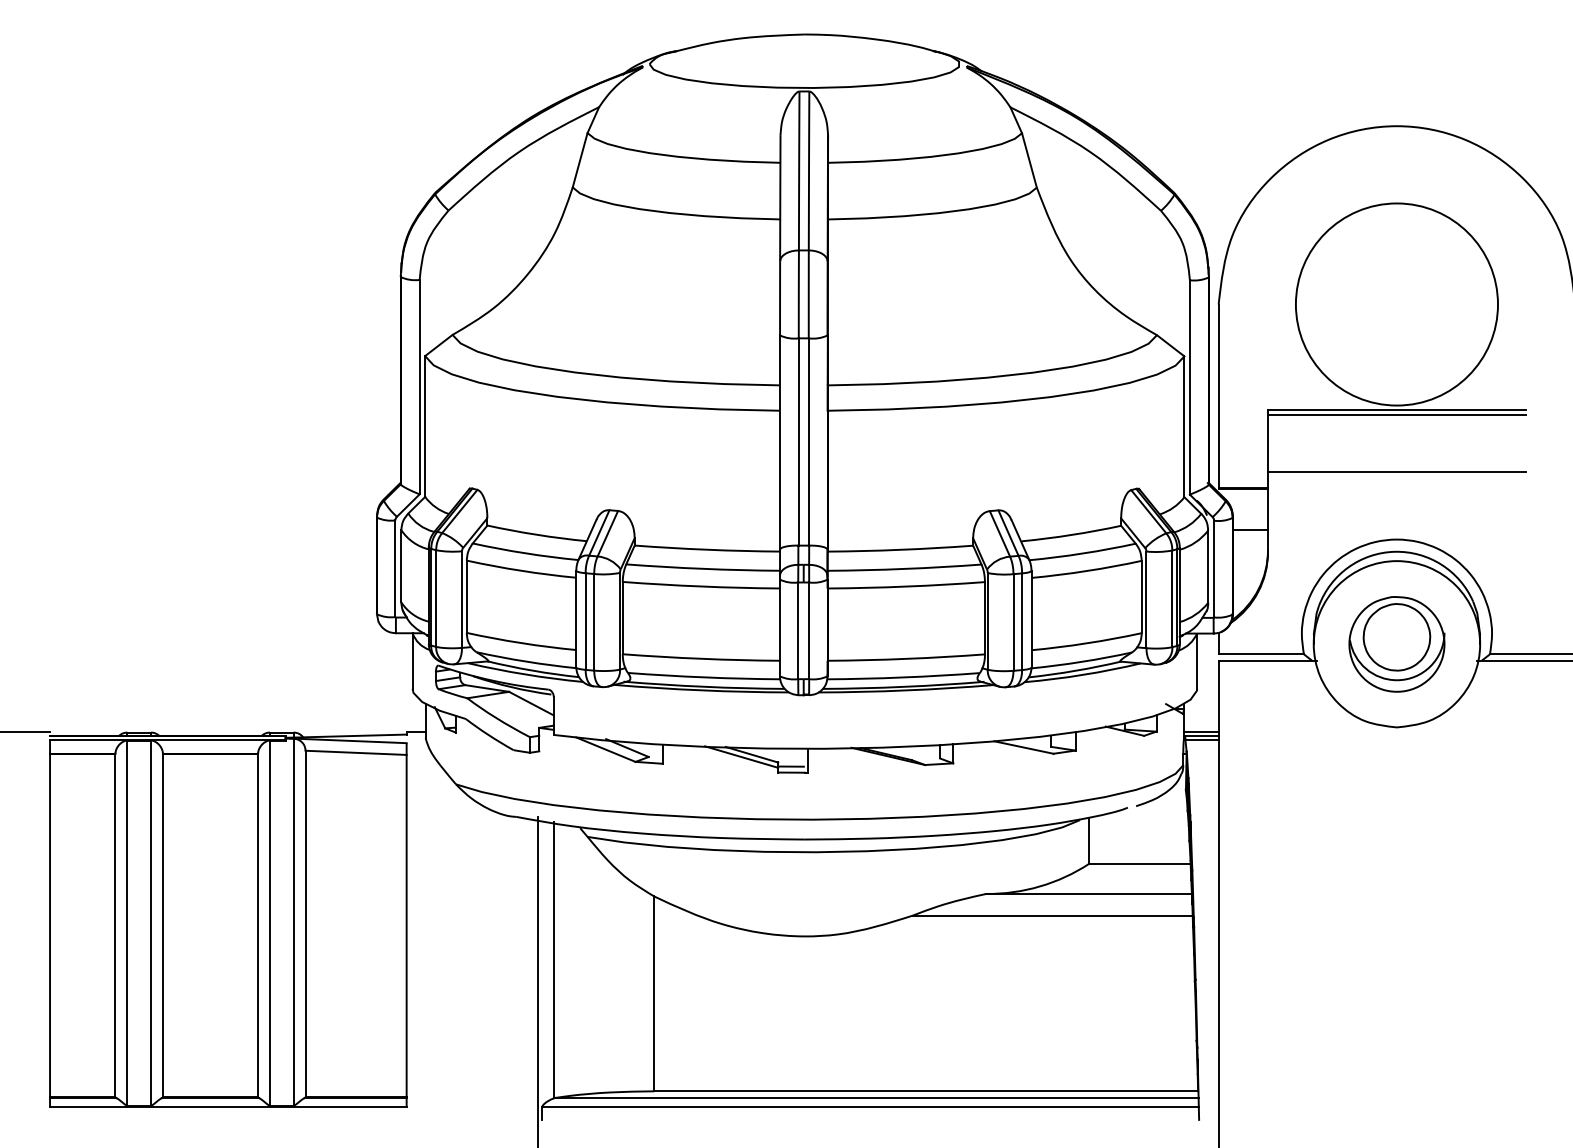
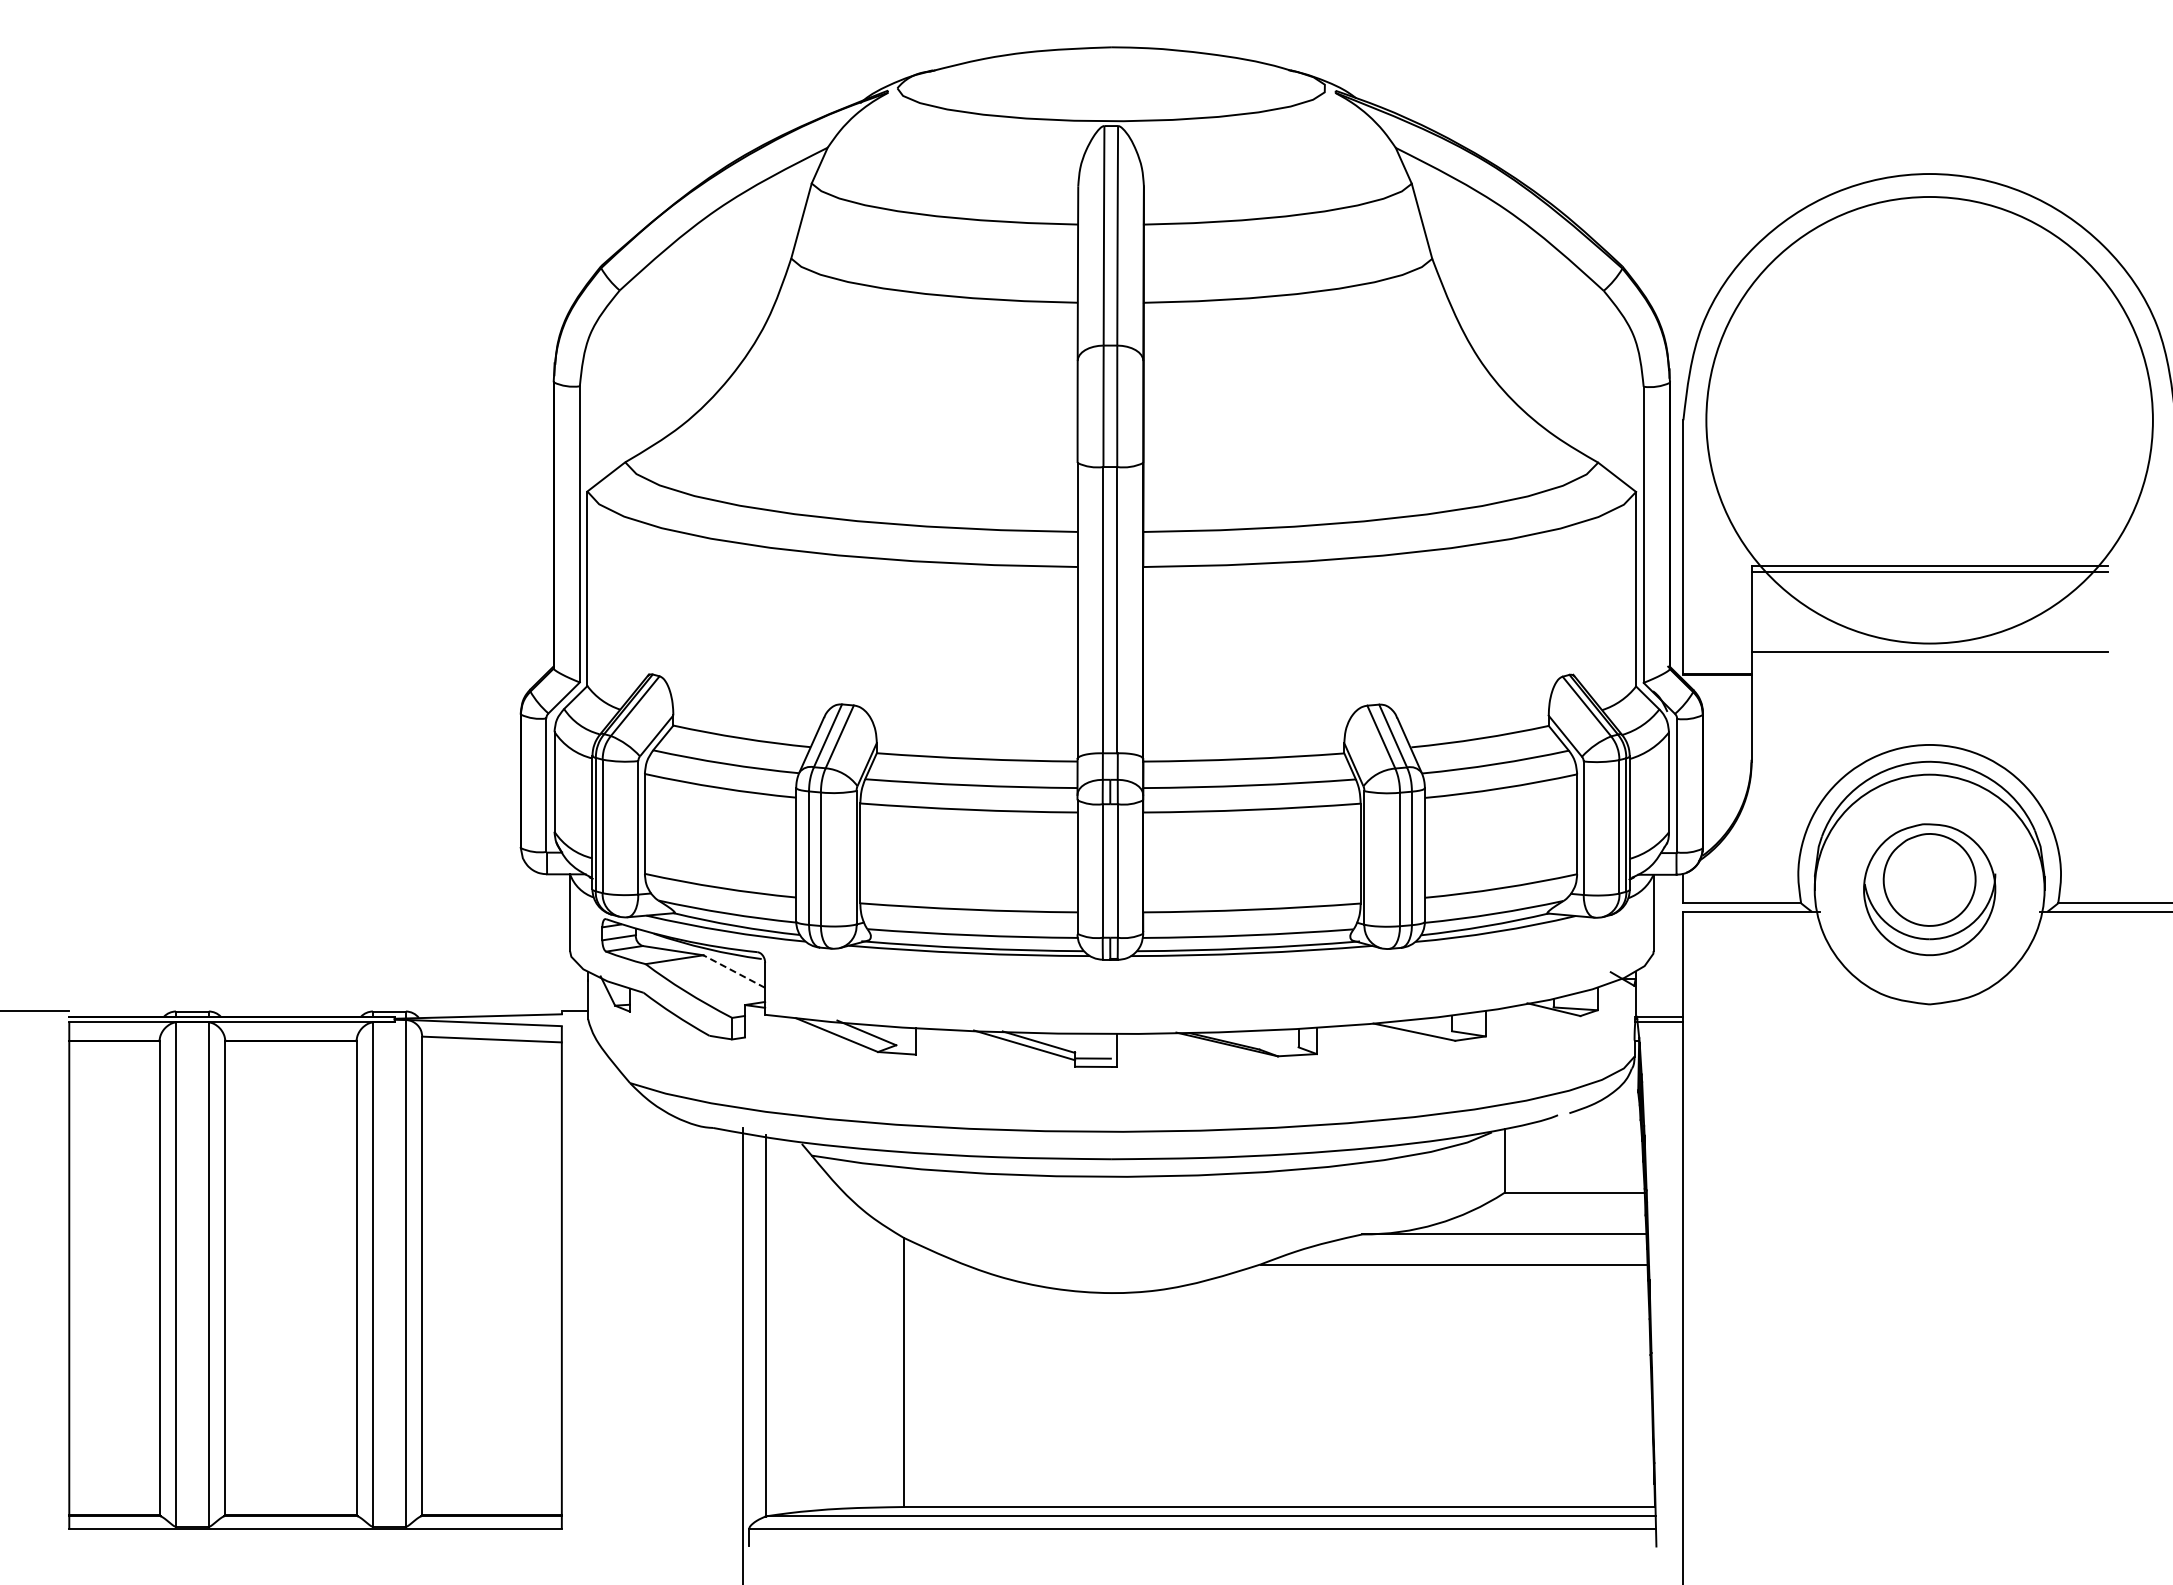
circle: (1396, 303) -> (1929, 419), size x1.6
line: (1249, 530) -> (1726, 732), removed
line: (531, 703) -> (734, 971), solid -> dashed
line: (1201, 732) -> (1659, 1011), removed

